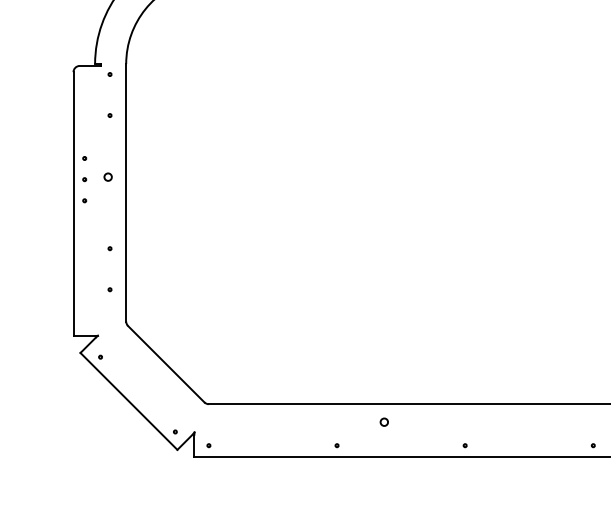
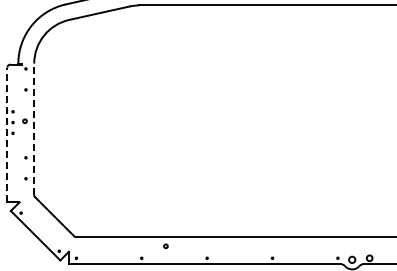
line: (126, 193) -> (34, 129), solid -> dashed
line: (73, 203) -> (7, 134), solid -> dashed

